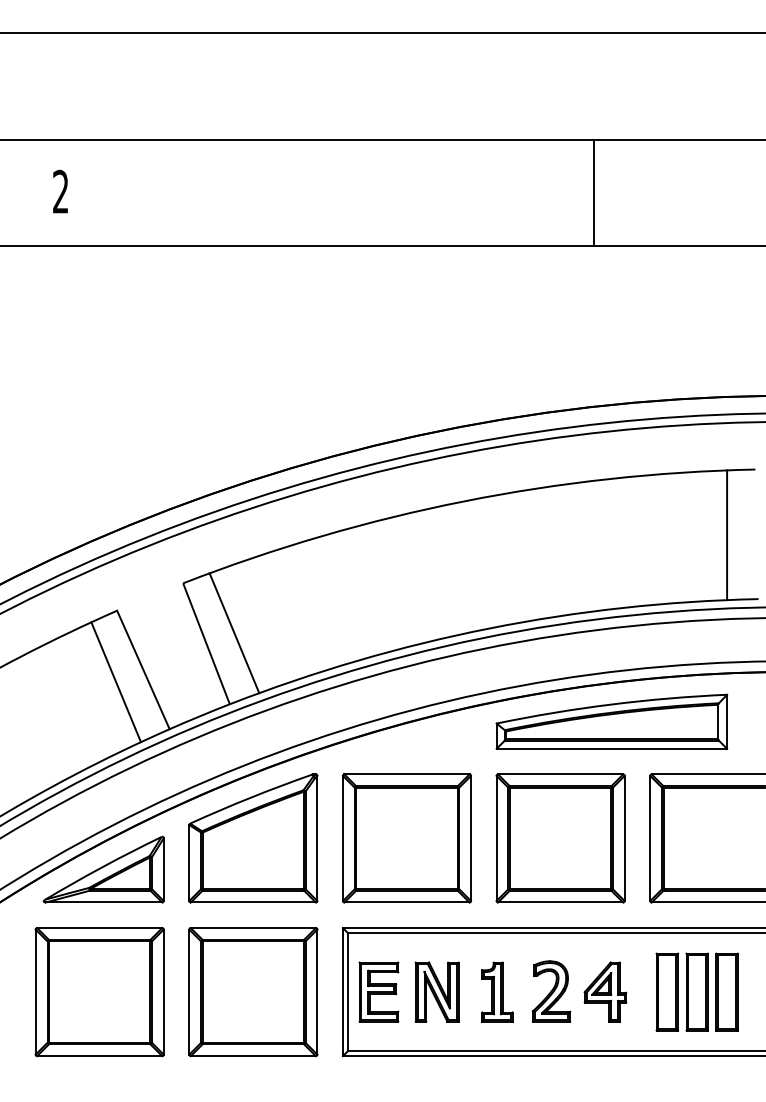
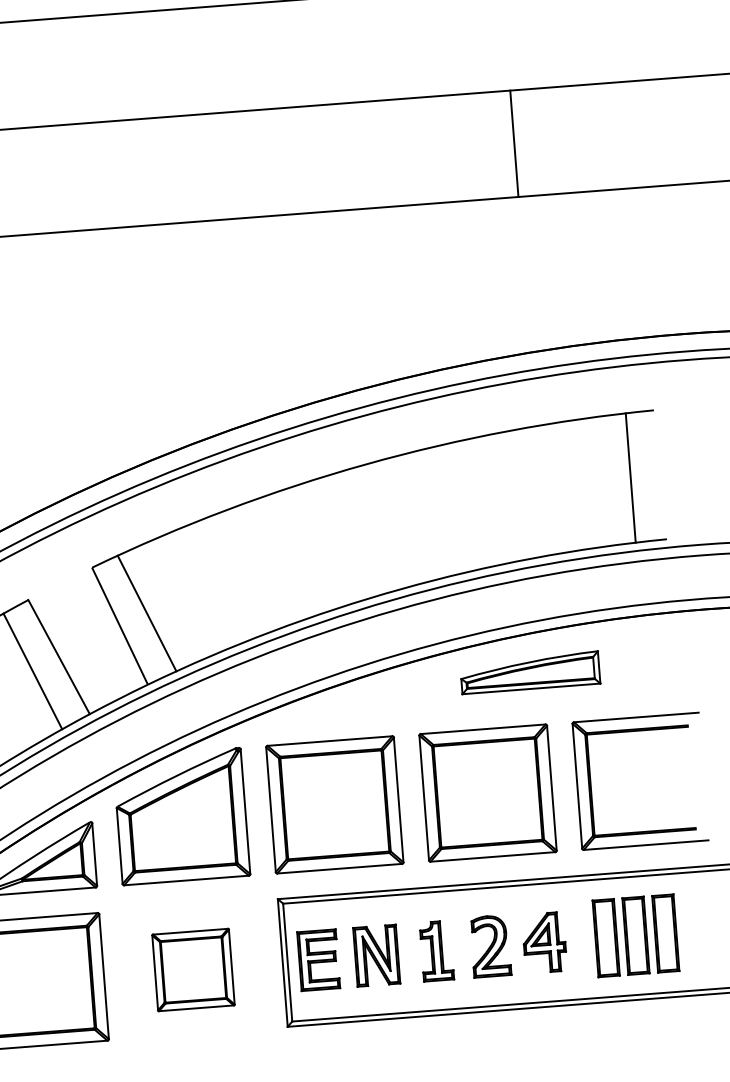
line: (593, 192) -> (514, 143), moved
part: (611, 721) -> (529, 672), size x0.6
part: (253, 992) -> (193, 970), size x0.6

